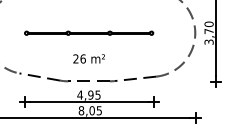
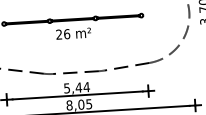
text: (88, 58) -> (72, 33), moved
text: (88, 94) -> (76, 87), 4,95 -> 5,44

